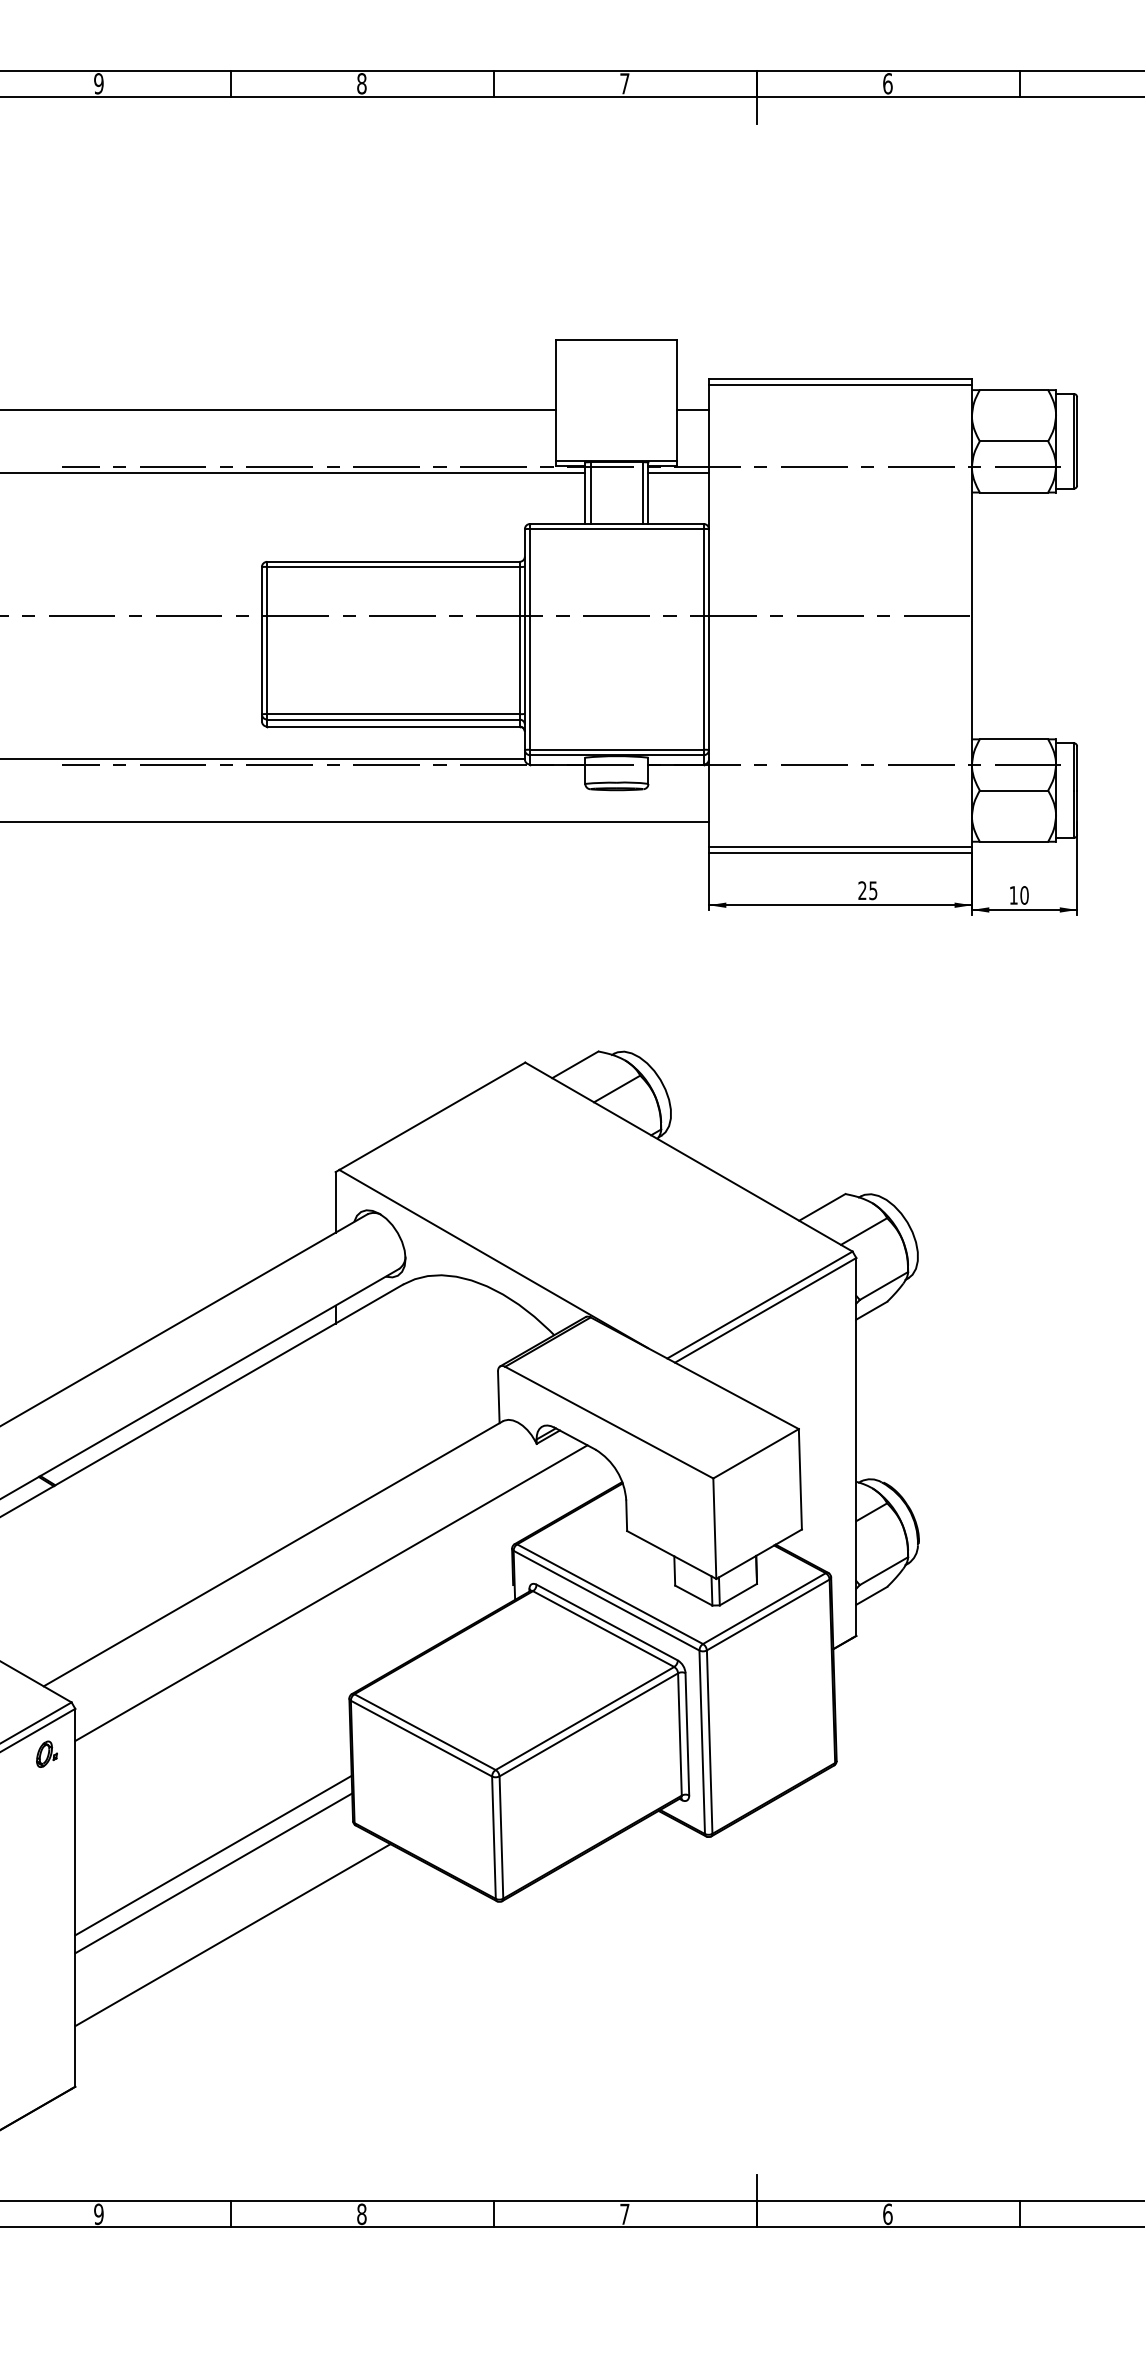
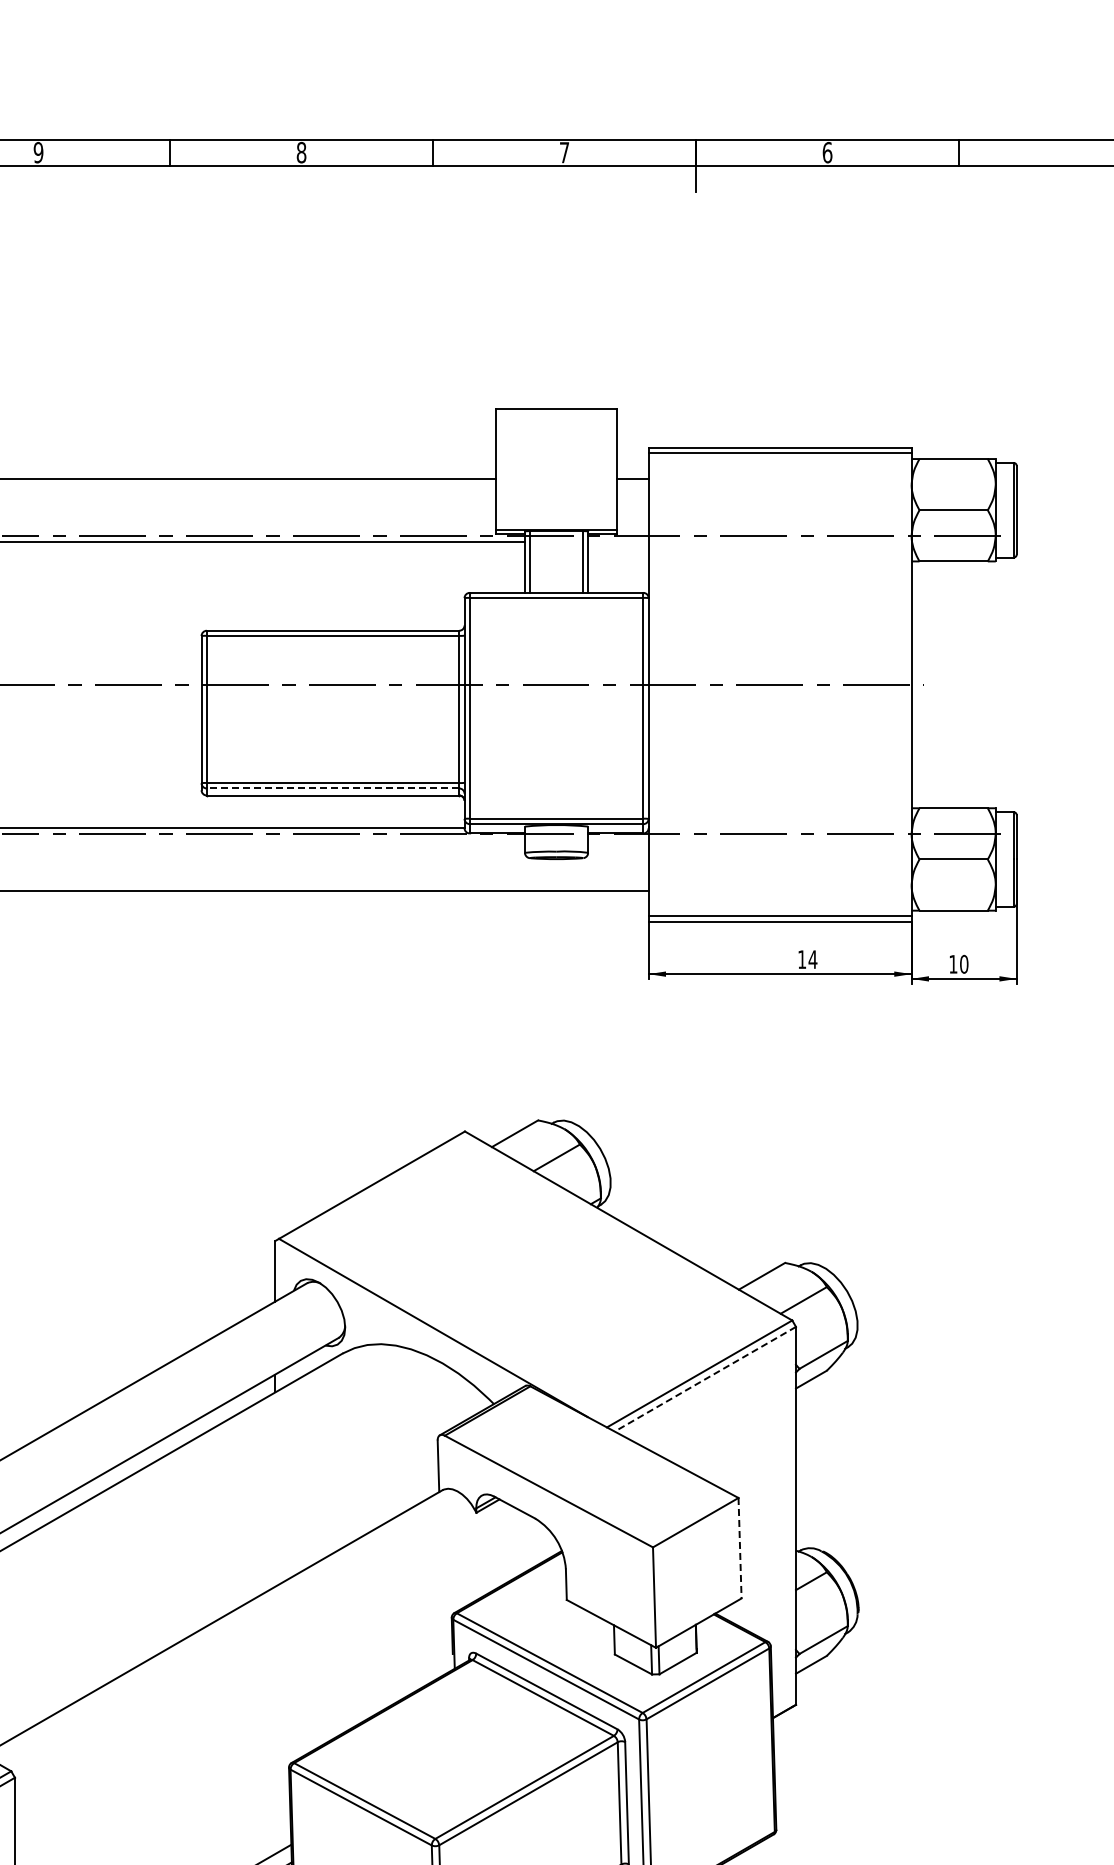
line: (678, 472) -> (618, 541), removed
line: (392, 719) -> (332, 788), solid -> dashed
text: (867, 890) -> (807, 959), 25 -> 14
line: (765, 1310) -> (705, 1379), solid -> dashed
line: (800, 1479) -> (740, 1548), solid -> dashed
line: (331, 1593) -> (271, 1662), removed

